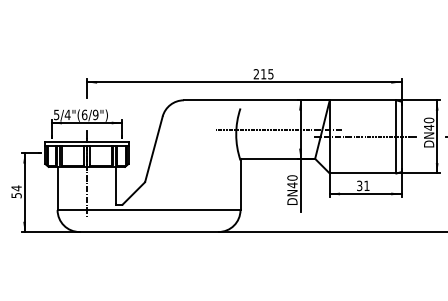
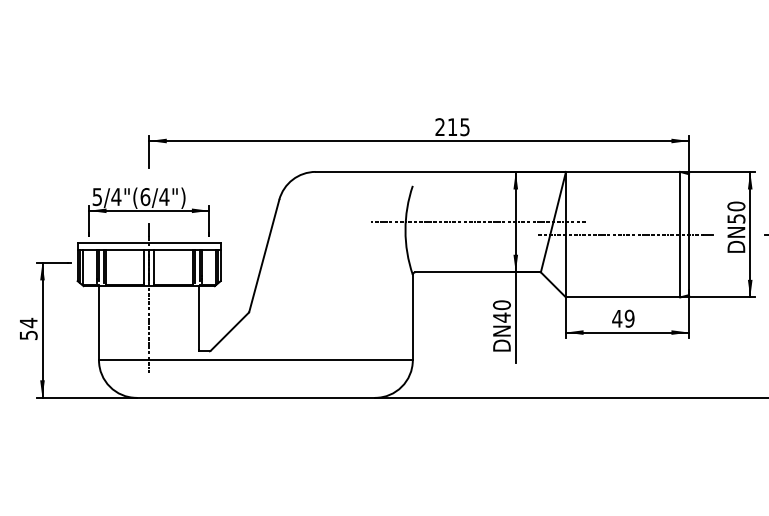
text: (95, 114) -> (164, 196), 5/4"(6/9") -> 5/4"(6/4")
text: (429, 127) -> (737, 218), 40 -> 50
text: (362, 185) -> (622, 318), 31 -> 49

